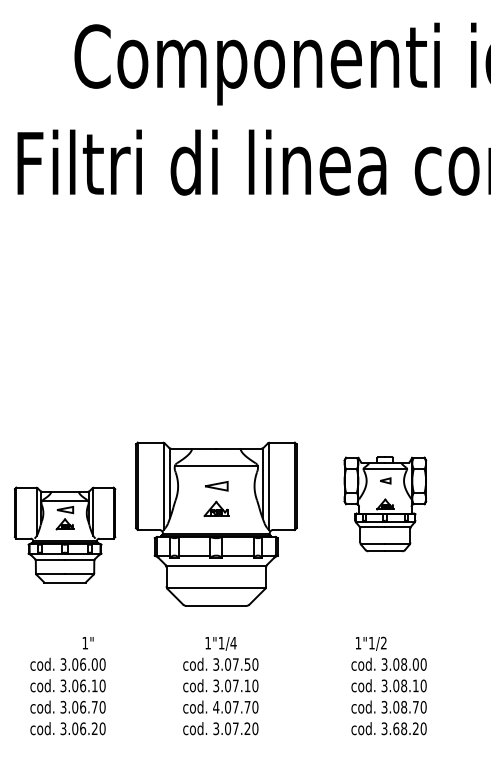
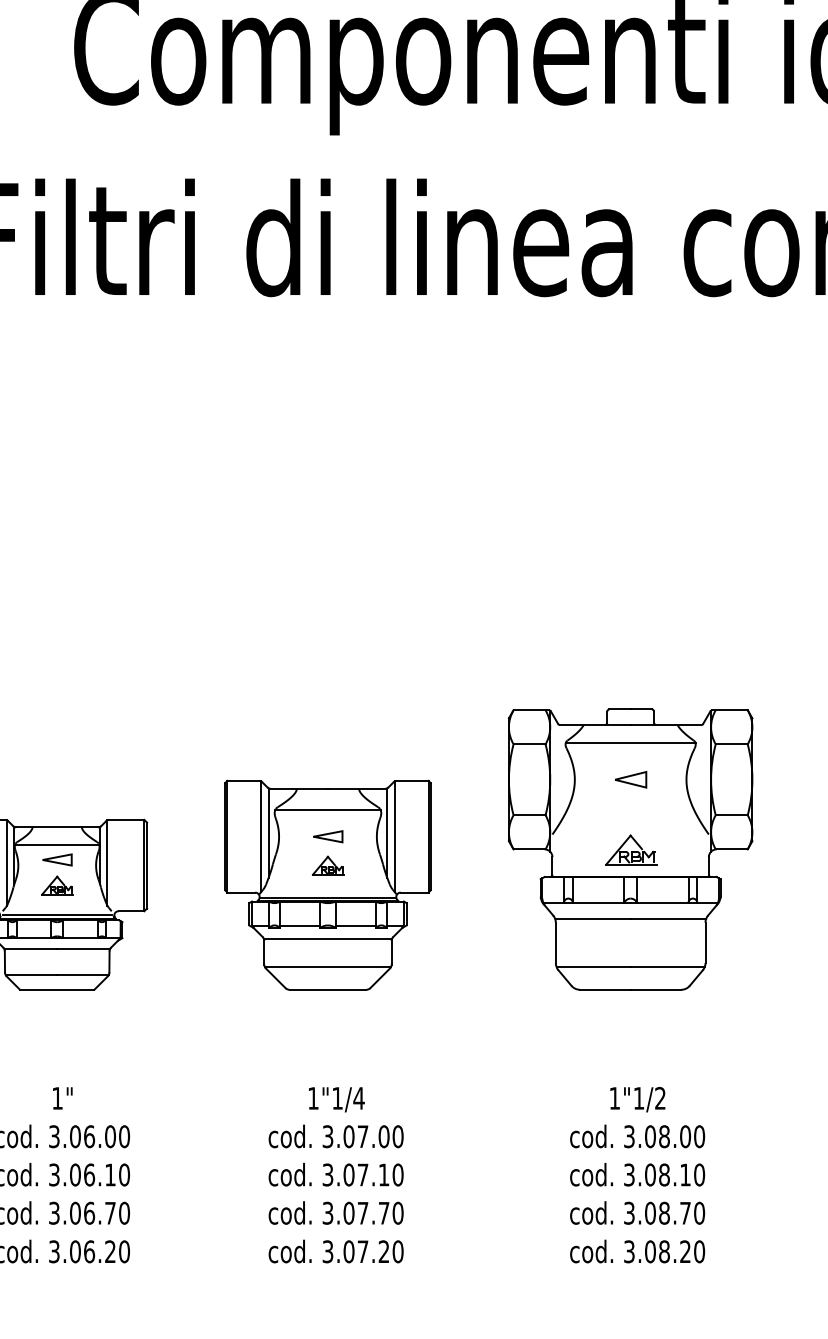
part: (385, 504) -> (631, 850), size x1.67
part: (215, 523) -> (326, 884), size x0.71
text: (87, 643) -> (61, 1099), moved
text: (371, 643) -> (638, 1099), moved
text: (247, 664) -> (383, 1136), 3.07.50 -> 3.07.00
text: (216, 706) -> (328, 1211), 4.07.70 -> 3.07.70
text: (396, 728) -> (650, 1251), 3.68.20 -> 3.08.20

